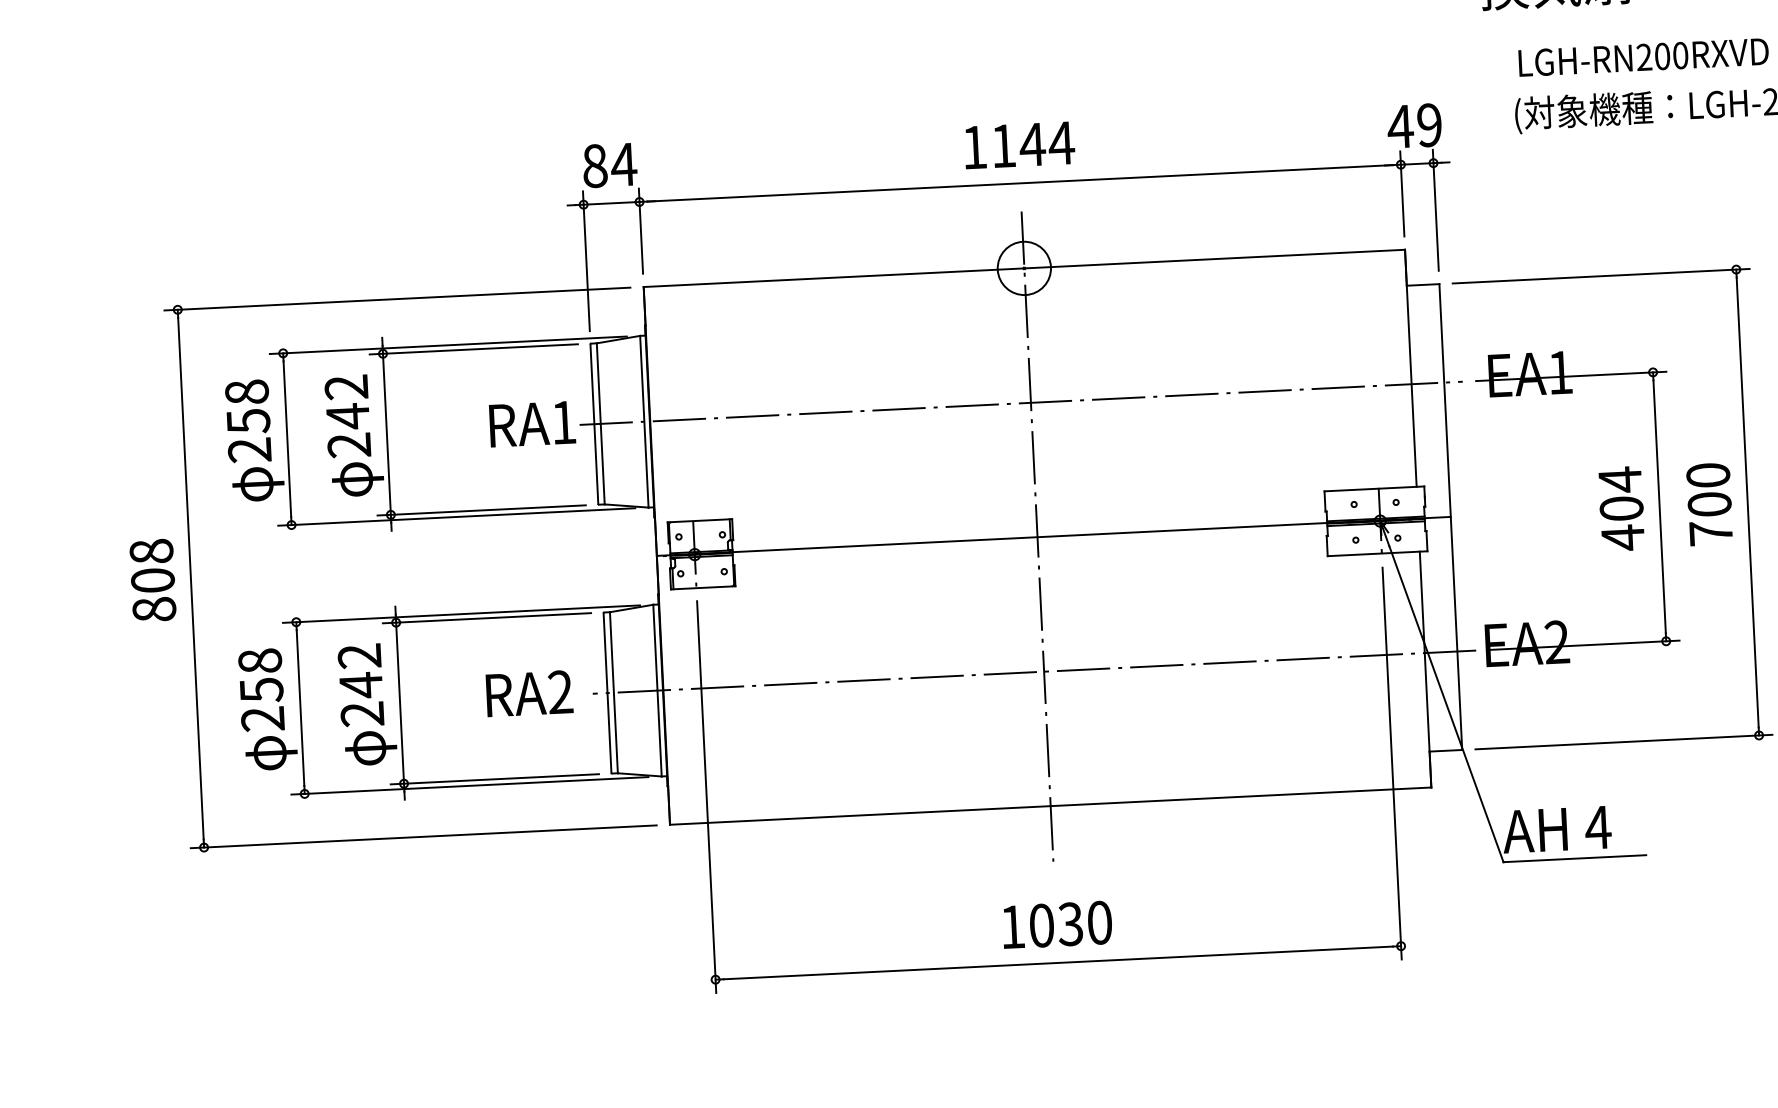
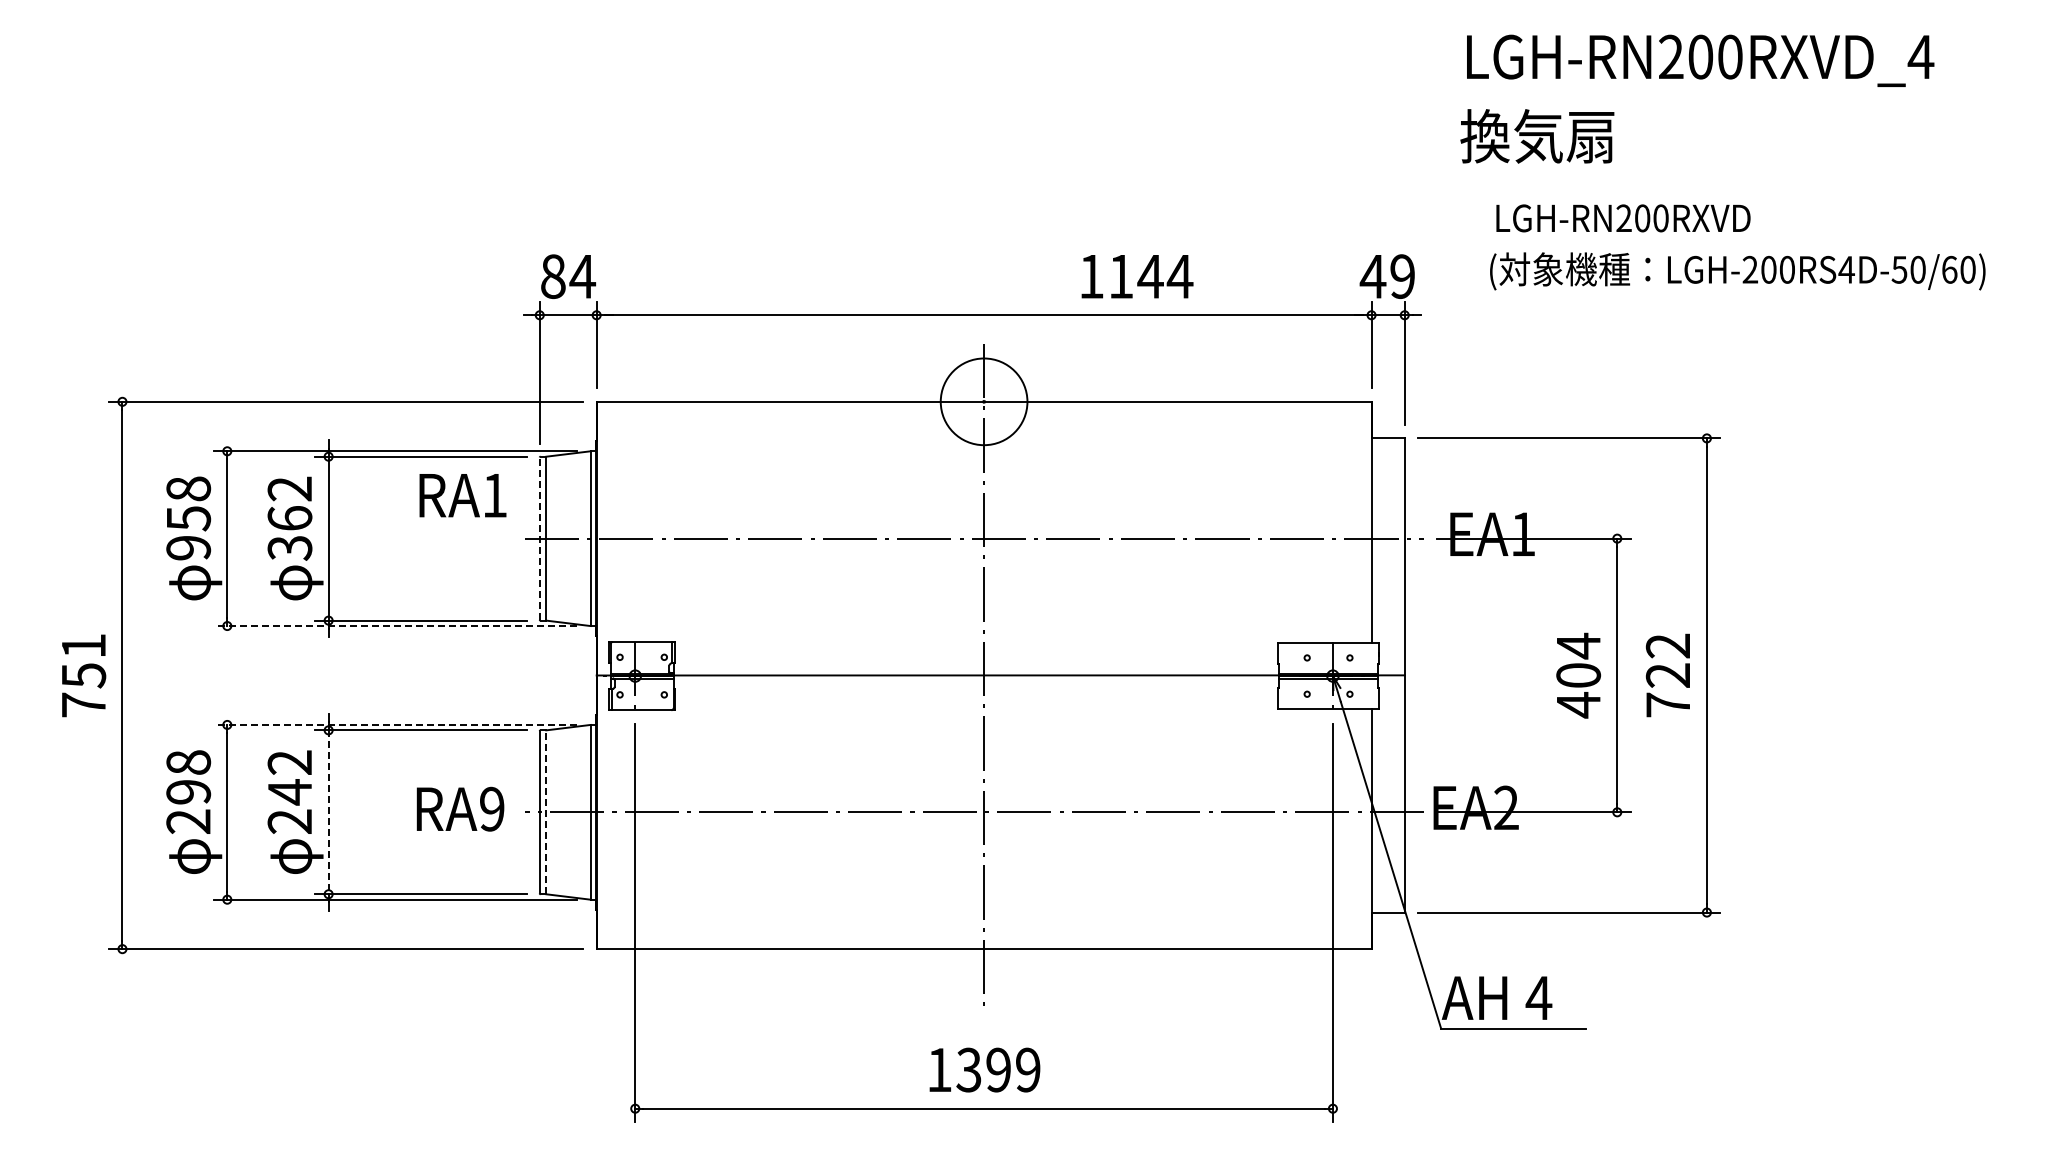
text: (1019, 145) -> (1137, 276), moved
circle: (1024, 268) -> (984, 401), size x1.6
text: (532, 424) -> (462, 495), moved
line: (594, 424) -> (539, 538), solid -> dashed
text: (348, 430) -> (289, 532), 242 -> 362
text: (249, 449) -> (188, 547), 258 -> 958
text: (1708, 489) -> (1667, 660), 700 -> 722
line: (456, 517) -> (395, 626), solid -> dashed
text: (152, 580) -> (83, 675), 808 -> 751
line: (461, 613) -> (395, 724), solid -> dashed
text: (261, 690) -> (188, 792), 258 -> 298
text: (560, 692) -> (492, 809), RA2 -> RA9
line: (614, 692) -> (546, 812), solid -> dashed
line: (399, 703) -> (328, 812), solid -> dashed
text: (1070, 923) -> (998, 1069), 1030 -> 1399

